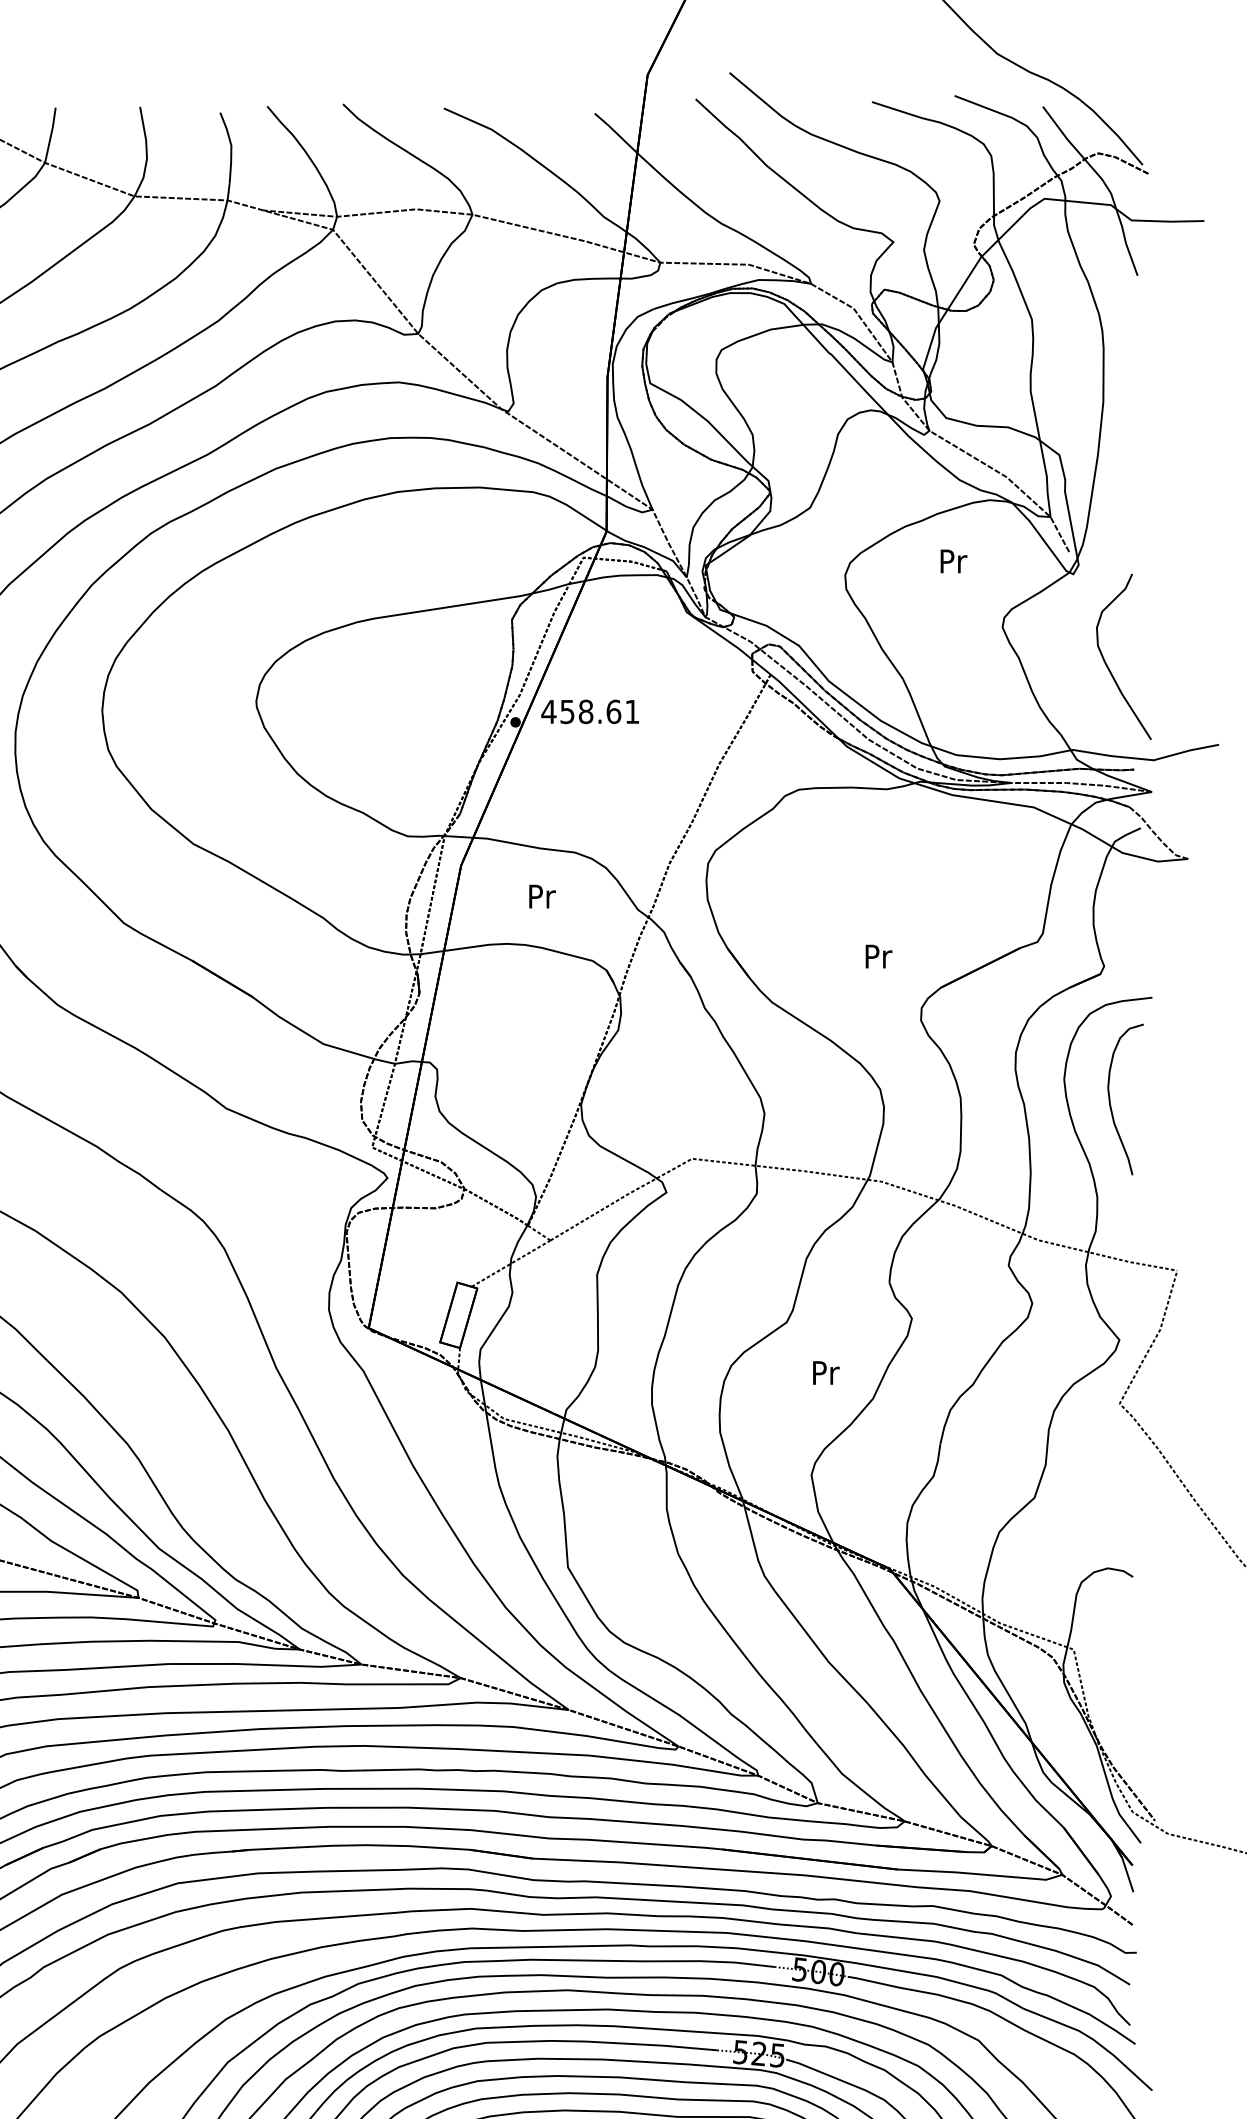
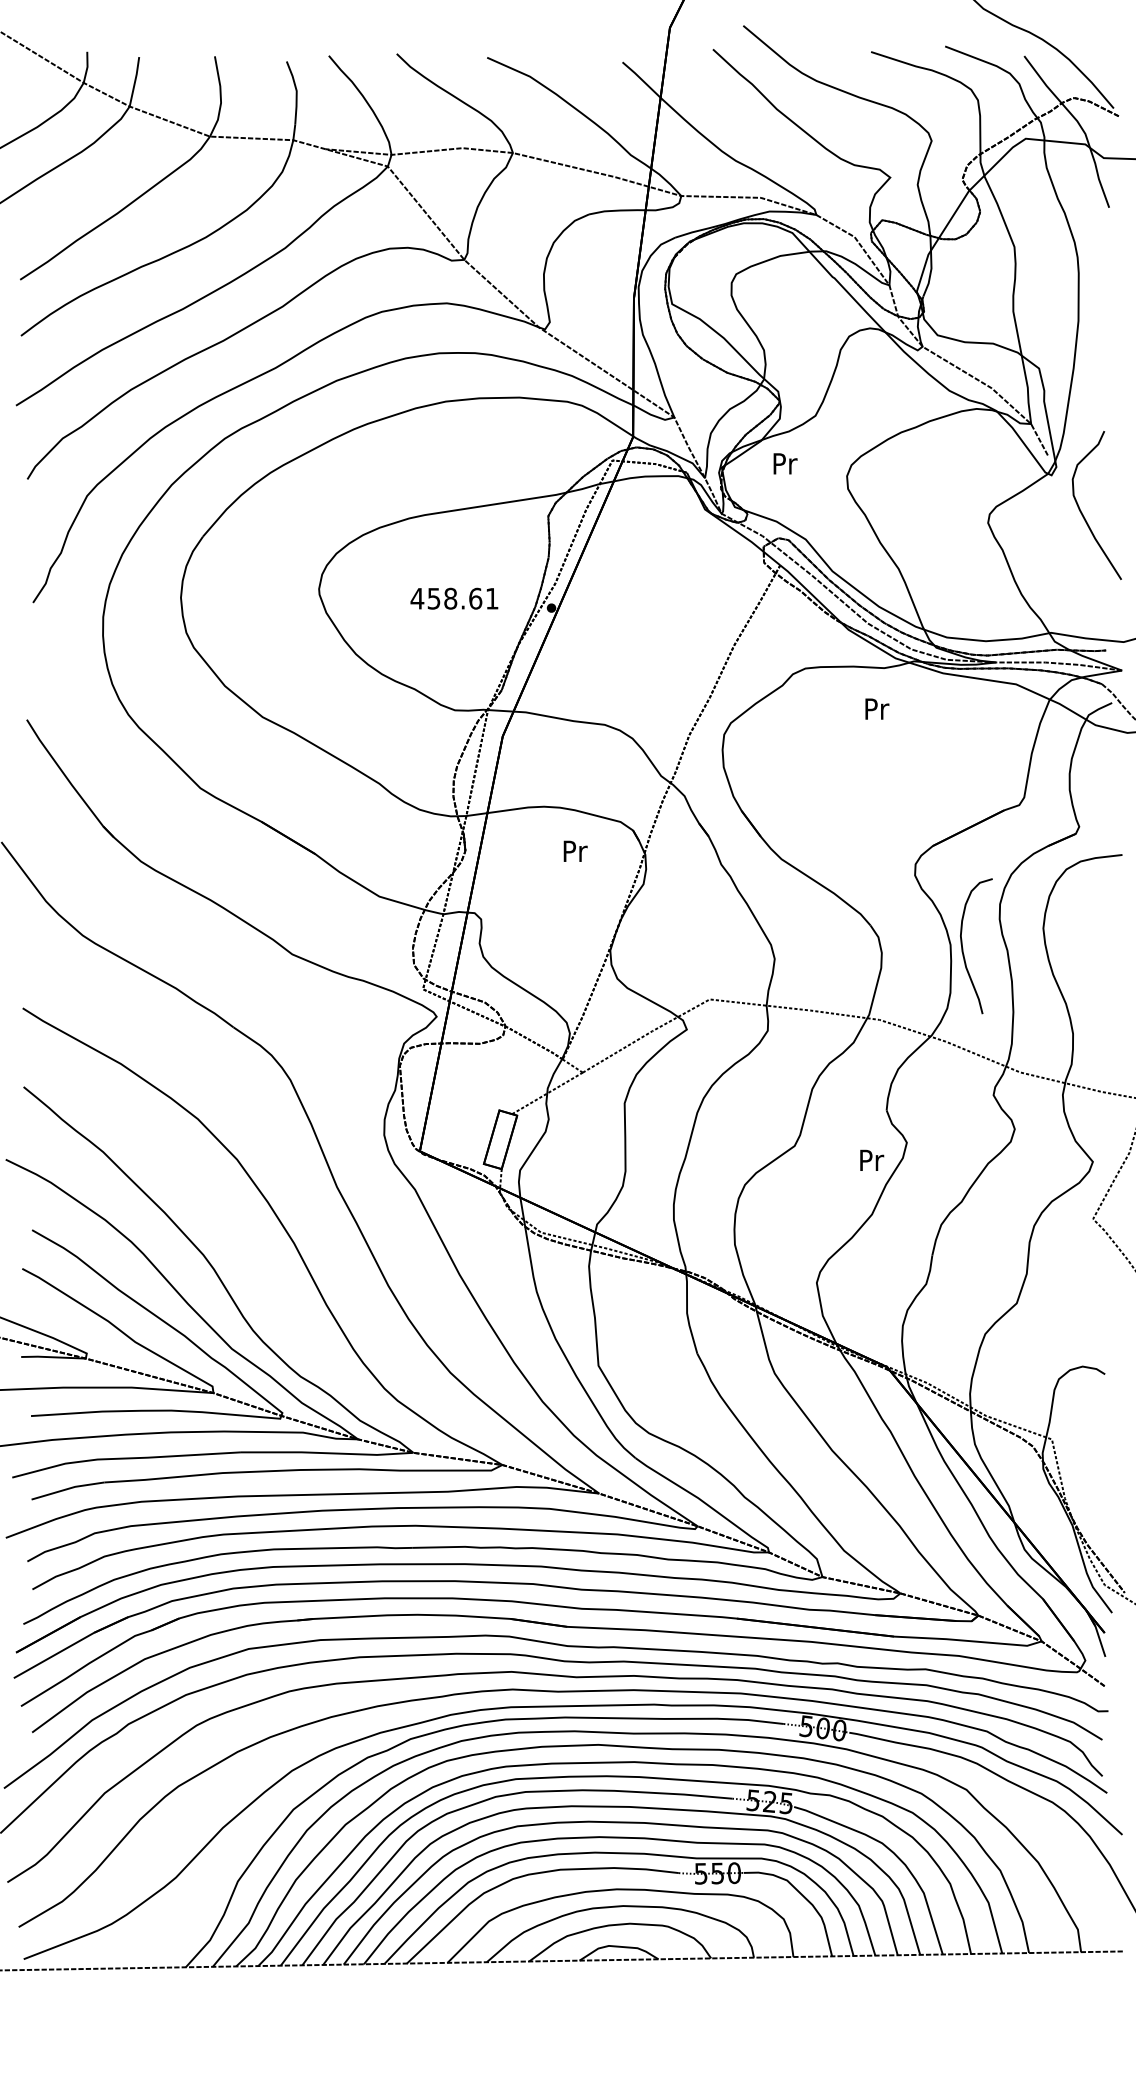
text: (953, 561) -> (785, 463), moved
curve: (1107, 664) -> (1082, 512), moved
text: (590, 711) -> (454, 598), moved
text: (542, 895) -> (575, 850), moved
text: (879, 955) -> (877, 708), moved
curve: (1111, 1102) -> (963, 948), moved
text: (826, 1371) -> (872, 1159), moved

